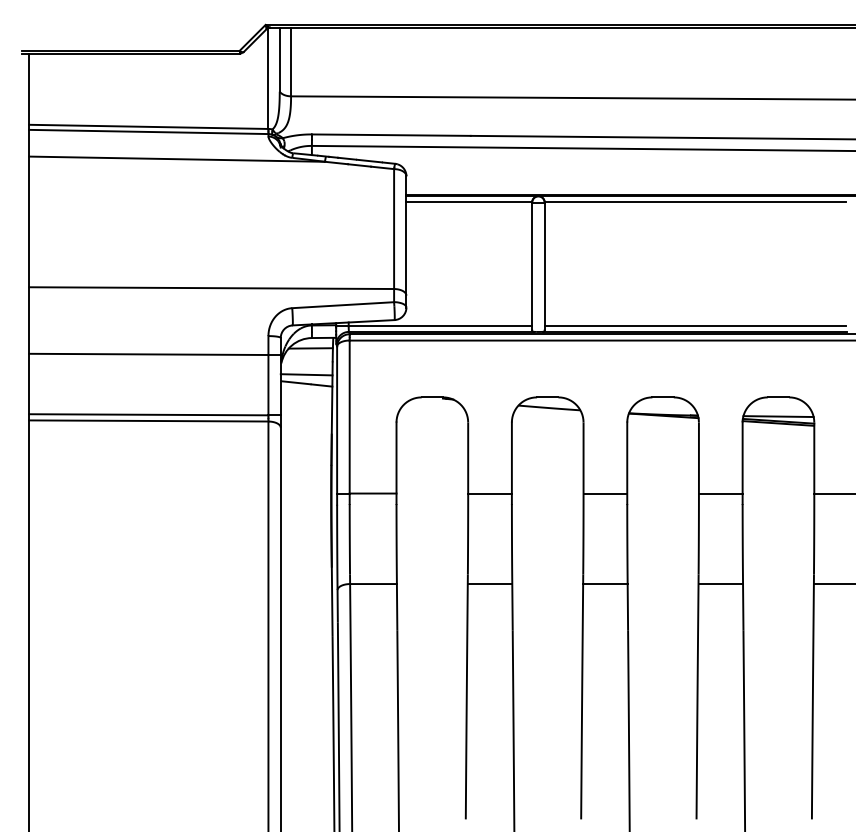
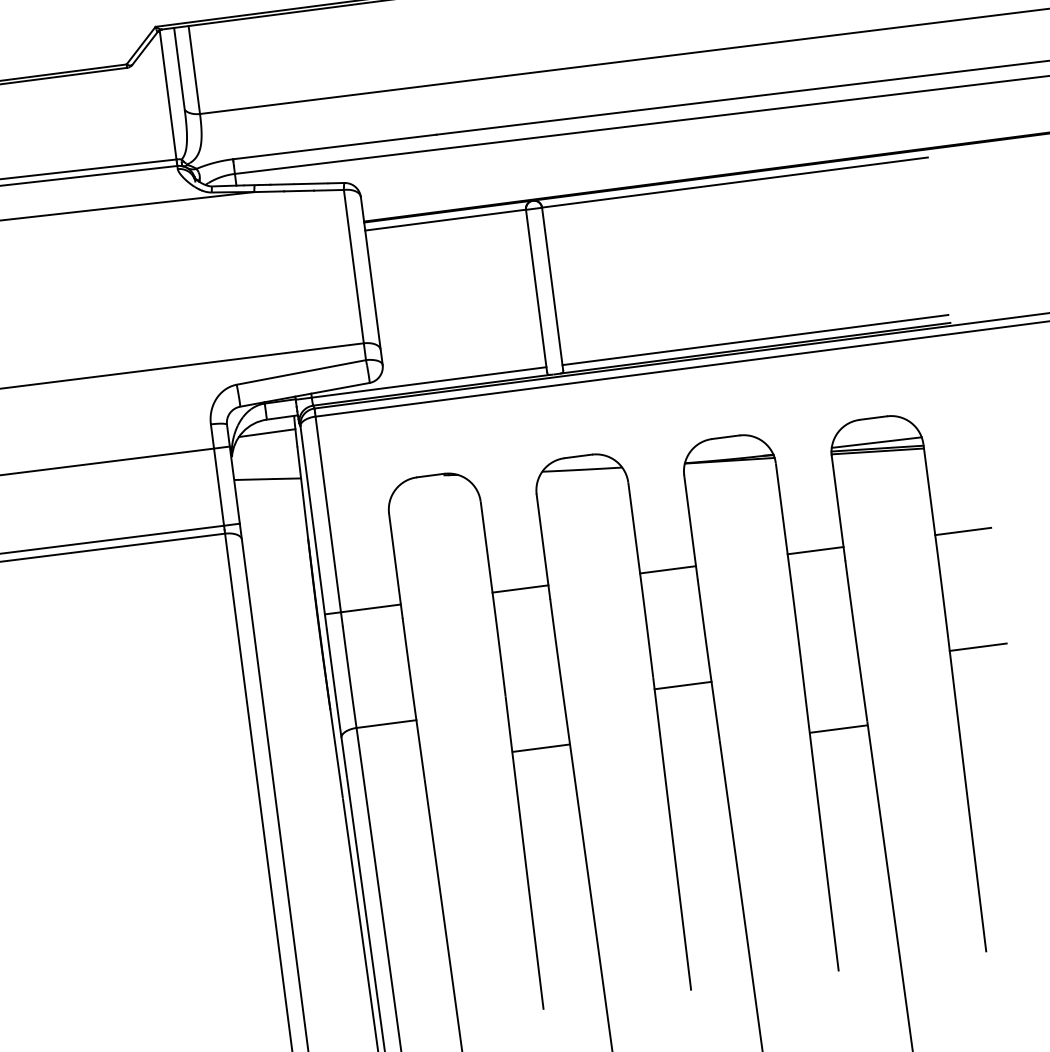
line: (306, 374) -> (265, 467), removed
line: (489, 584) -> (540, 748), moved
line: (720, 584) -> (838, 729), moved

